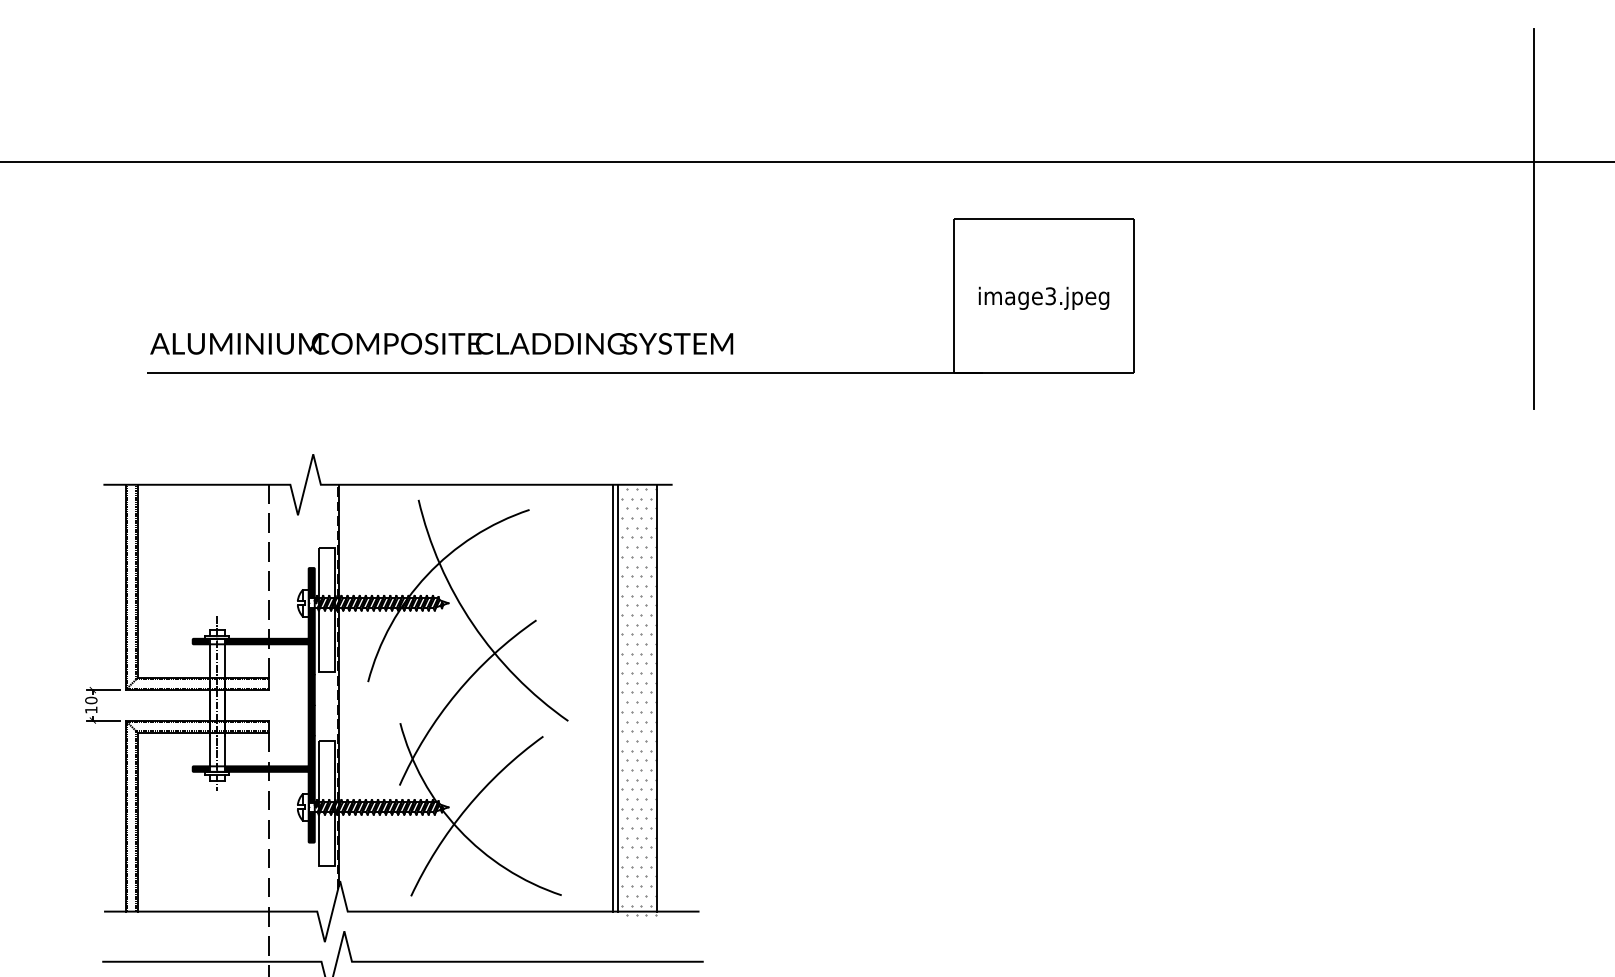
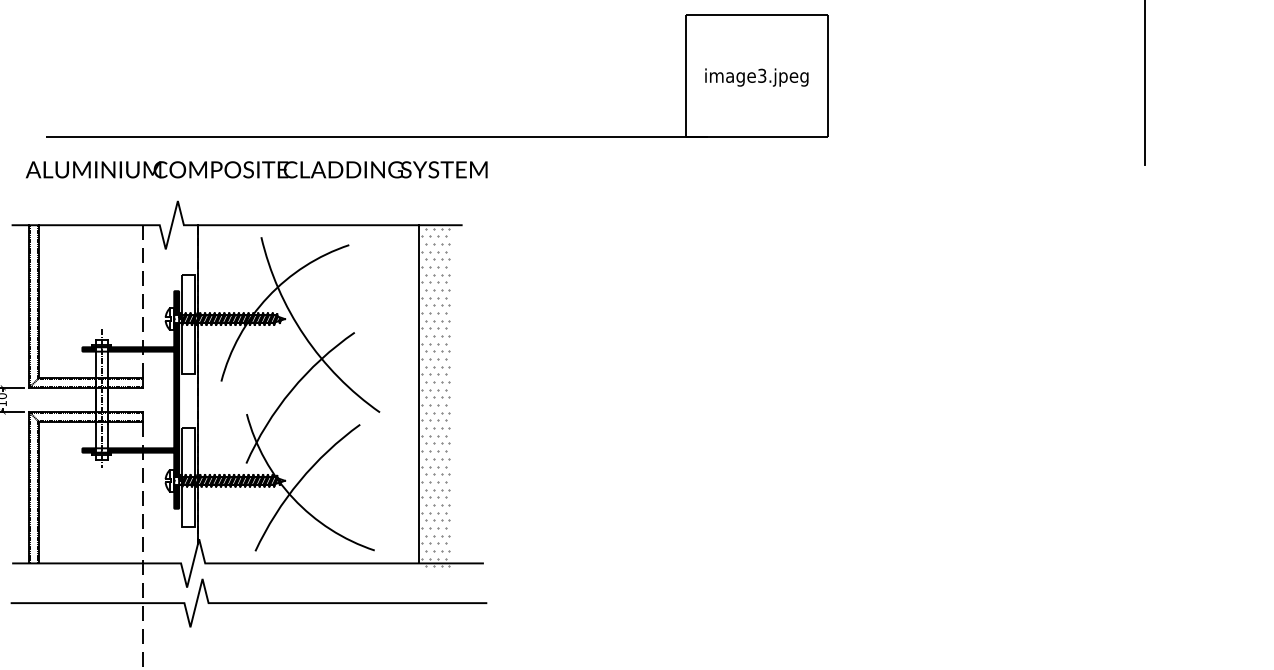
text: (441, 343) -> (256, 169), moved
line: (613, 697) -> (415, 393), removed
line: (657, 697) -> (450, 393), removed

